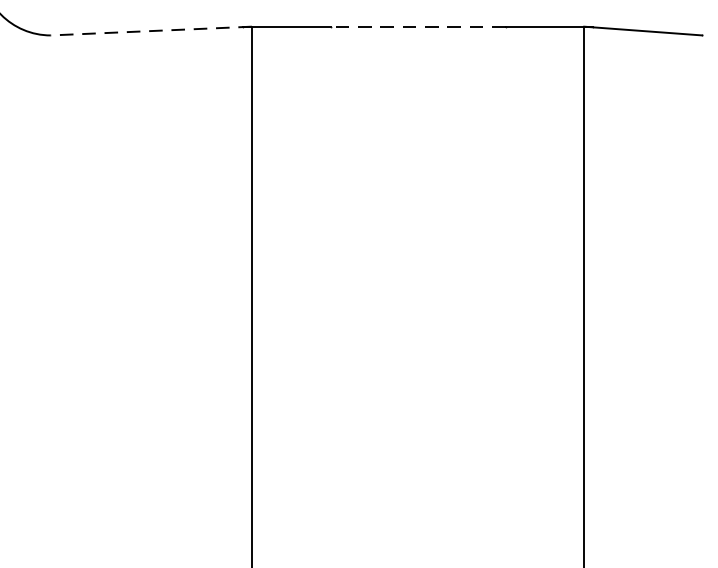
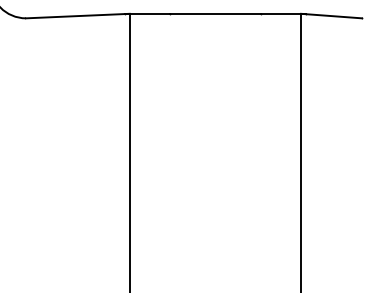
line: (416, 26) -> (214, 13), dashed -> solid
line: (150, 31) -> (77, 16), dashed -> solid

